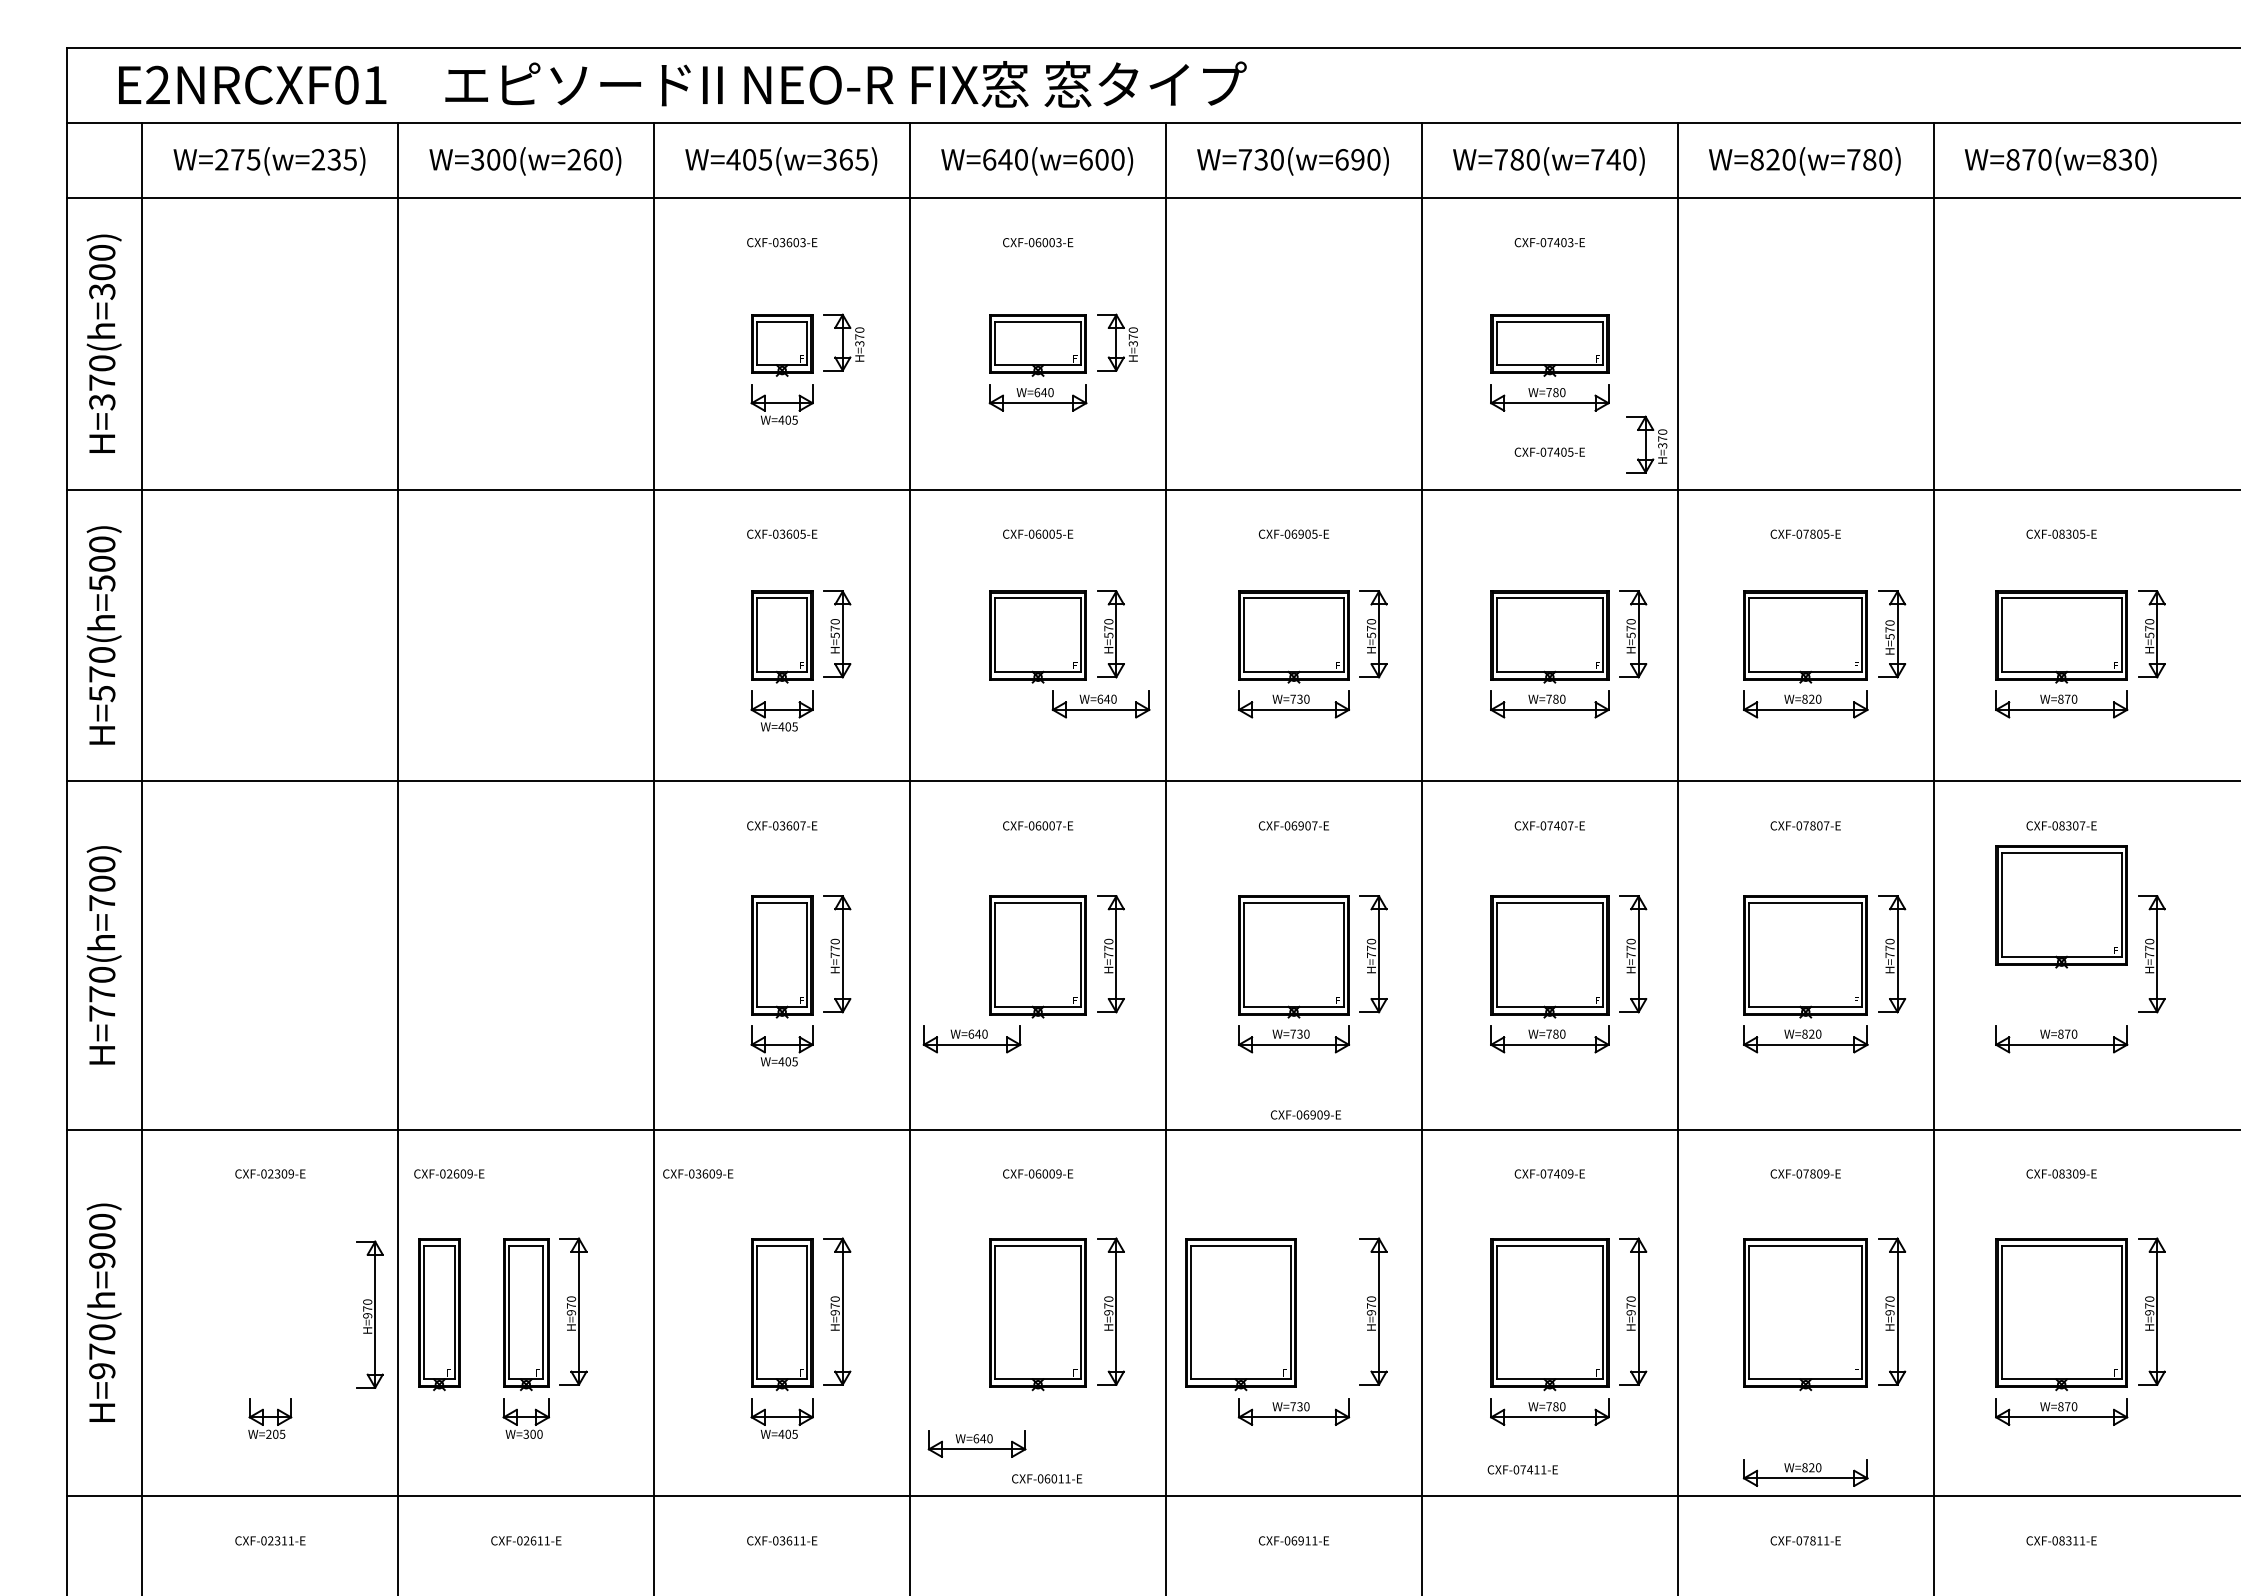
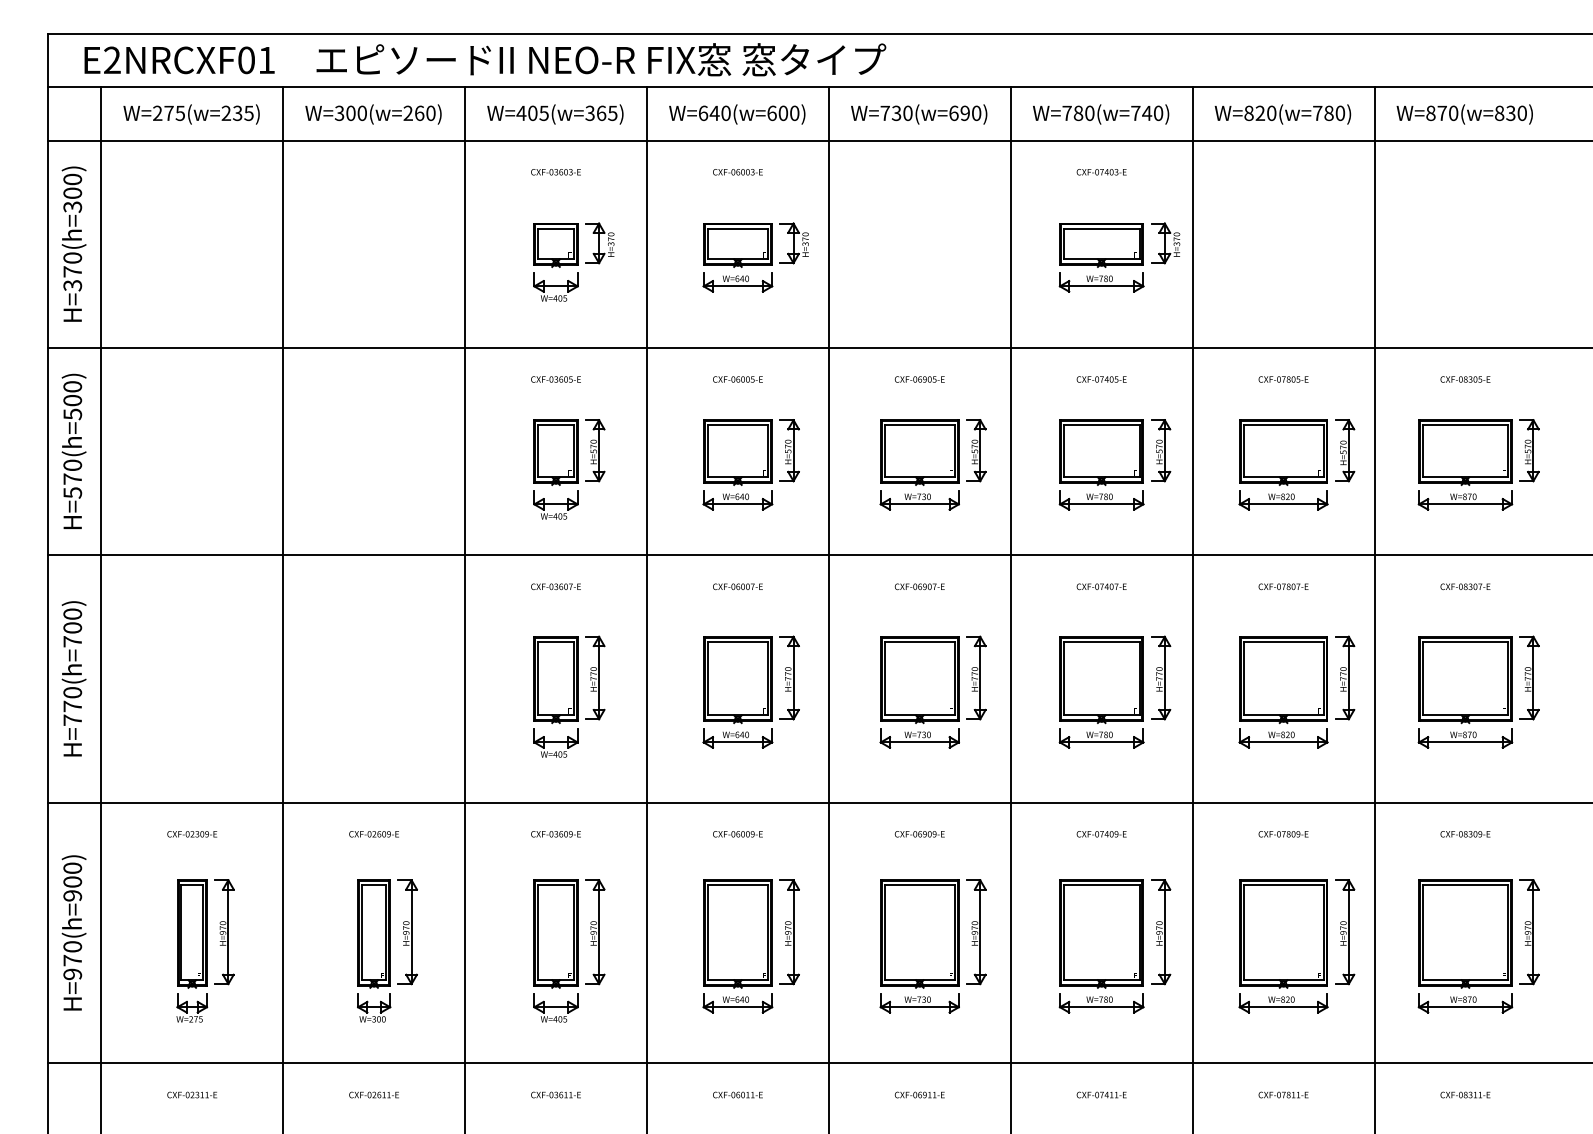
part: (1646, 444) -> (1165, 243), moved
text: (1549, 451) -> (1101, 378), moved
part: (1100, 704) -> (737, 500), moved
part: (2061, 906) -> (1465, 679), moved
part: (971, 1039) -> (737, 738), moved
text: (1305, 1114) -> (919, 833), moved
text: (449, 1173) -> (374, 833), moved
text: (698, 1173) -> (556, 833), moved
part: (369, 1314) -> (224, 931), moved
part: (439, 1314) -> (192, 934), moved
part: (1240, 1314) -> (919, 934), moved
text: (275, 1433) -> (195, 1018), W=205 -> W=275
part: (976, 1443) -> (737, 1003), moved
text: (1522, 1469) -> (1101, 1094), moved
part: (1805, 1472) -> (1283, 1003), moved
text: (1047, 1478) -> (738, 1094), moved

